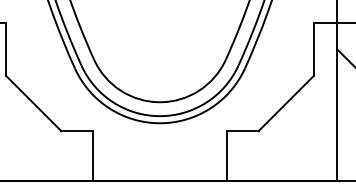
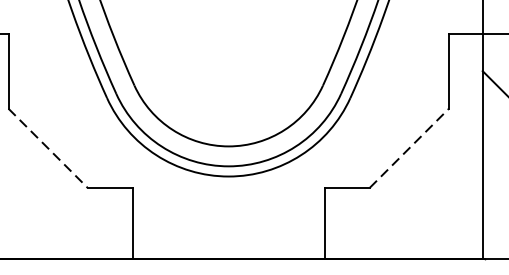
line: (34, 103) -> (49, 148), solid -> dashed
line: (286, 103) -> (409, 148), solid -> dashed

